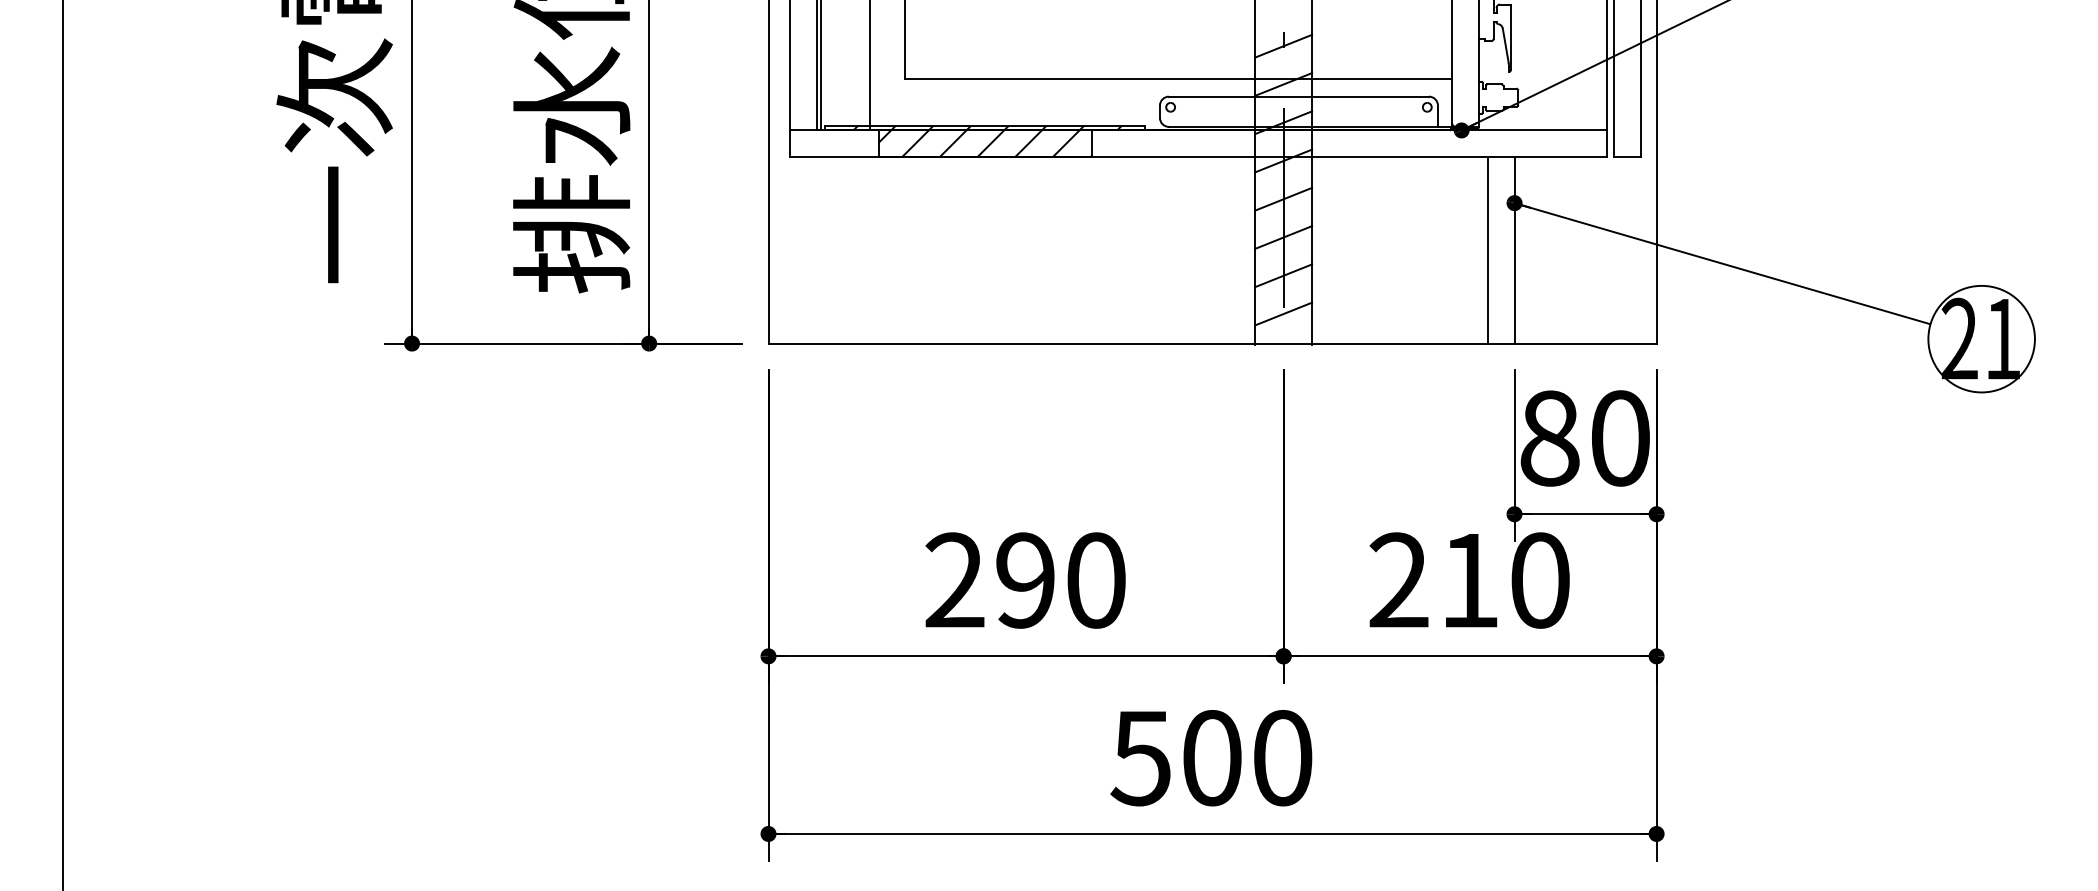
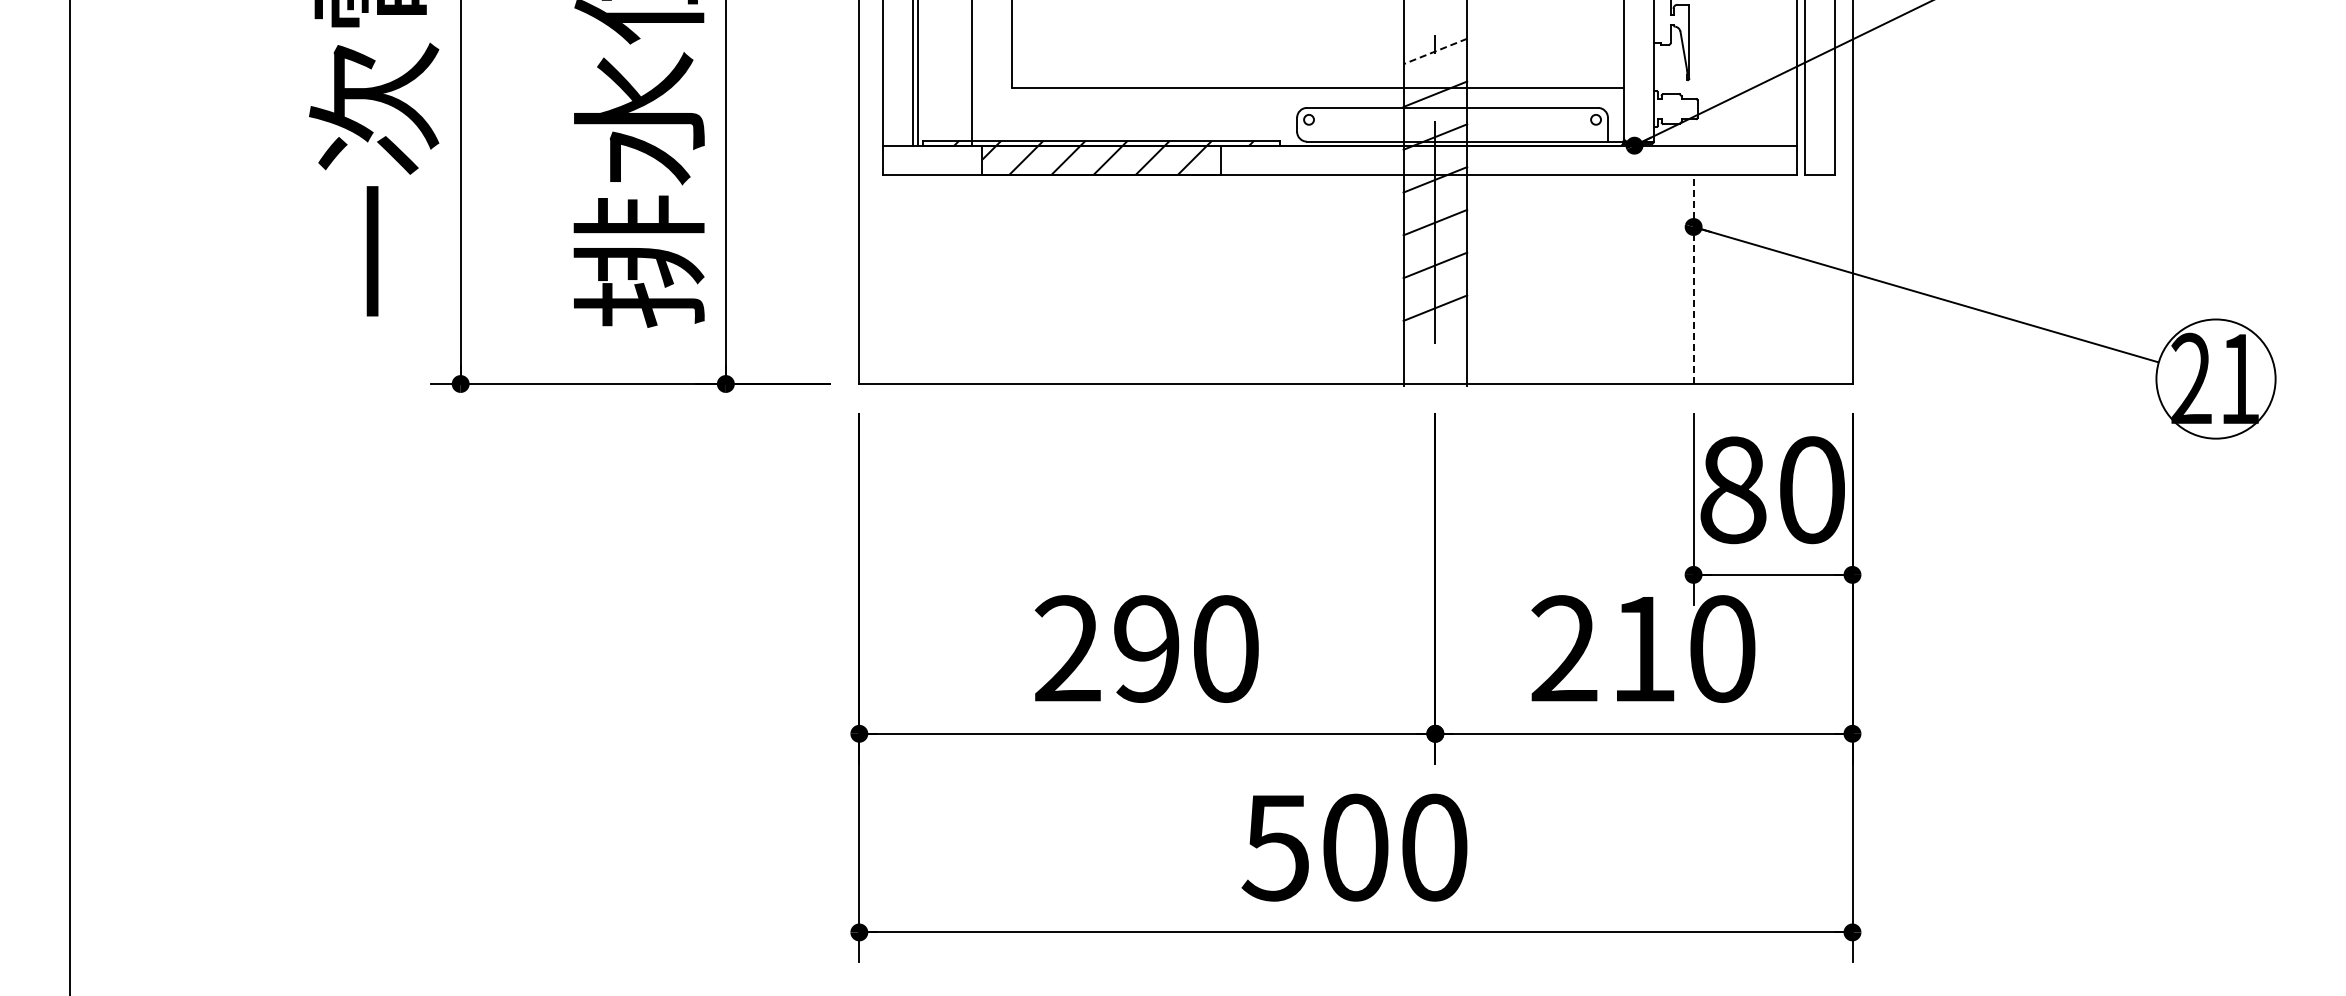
line: (1282, 46) -> (1434, 51), solid -> dashed
line: (1487, 250) -> (1663, 279), removed
line: (1514, 250) -> (1693, 279), solid -> dashed
line: (1283, 313) -> (1435, 350), removed

